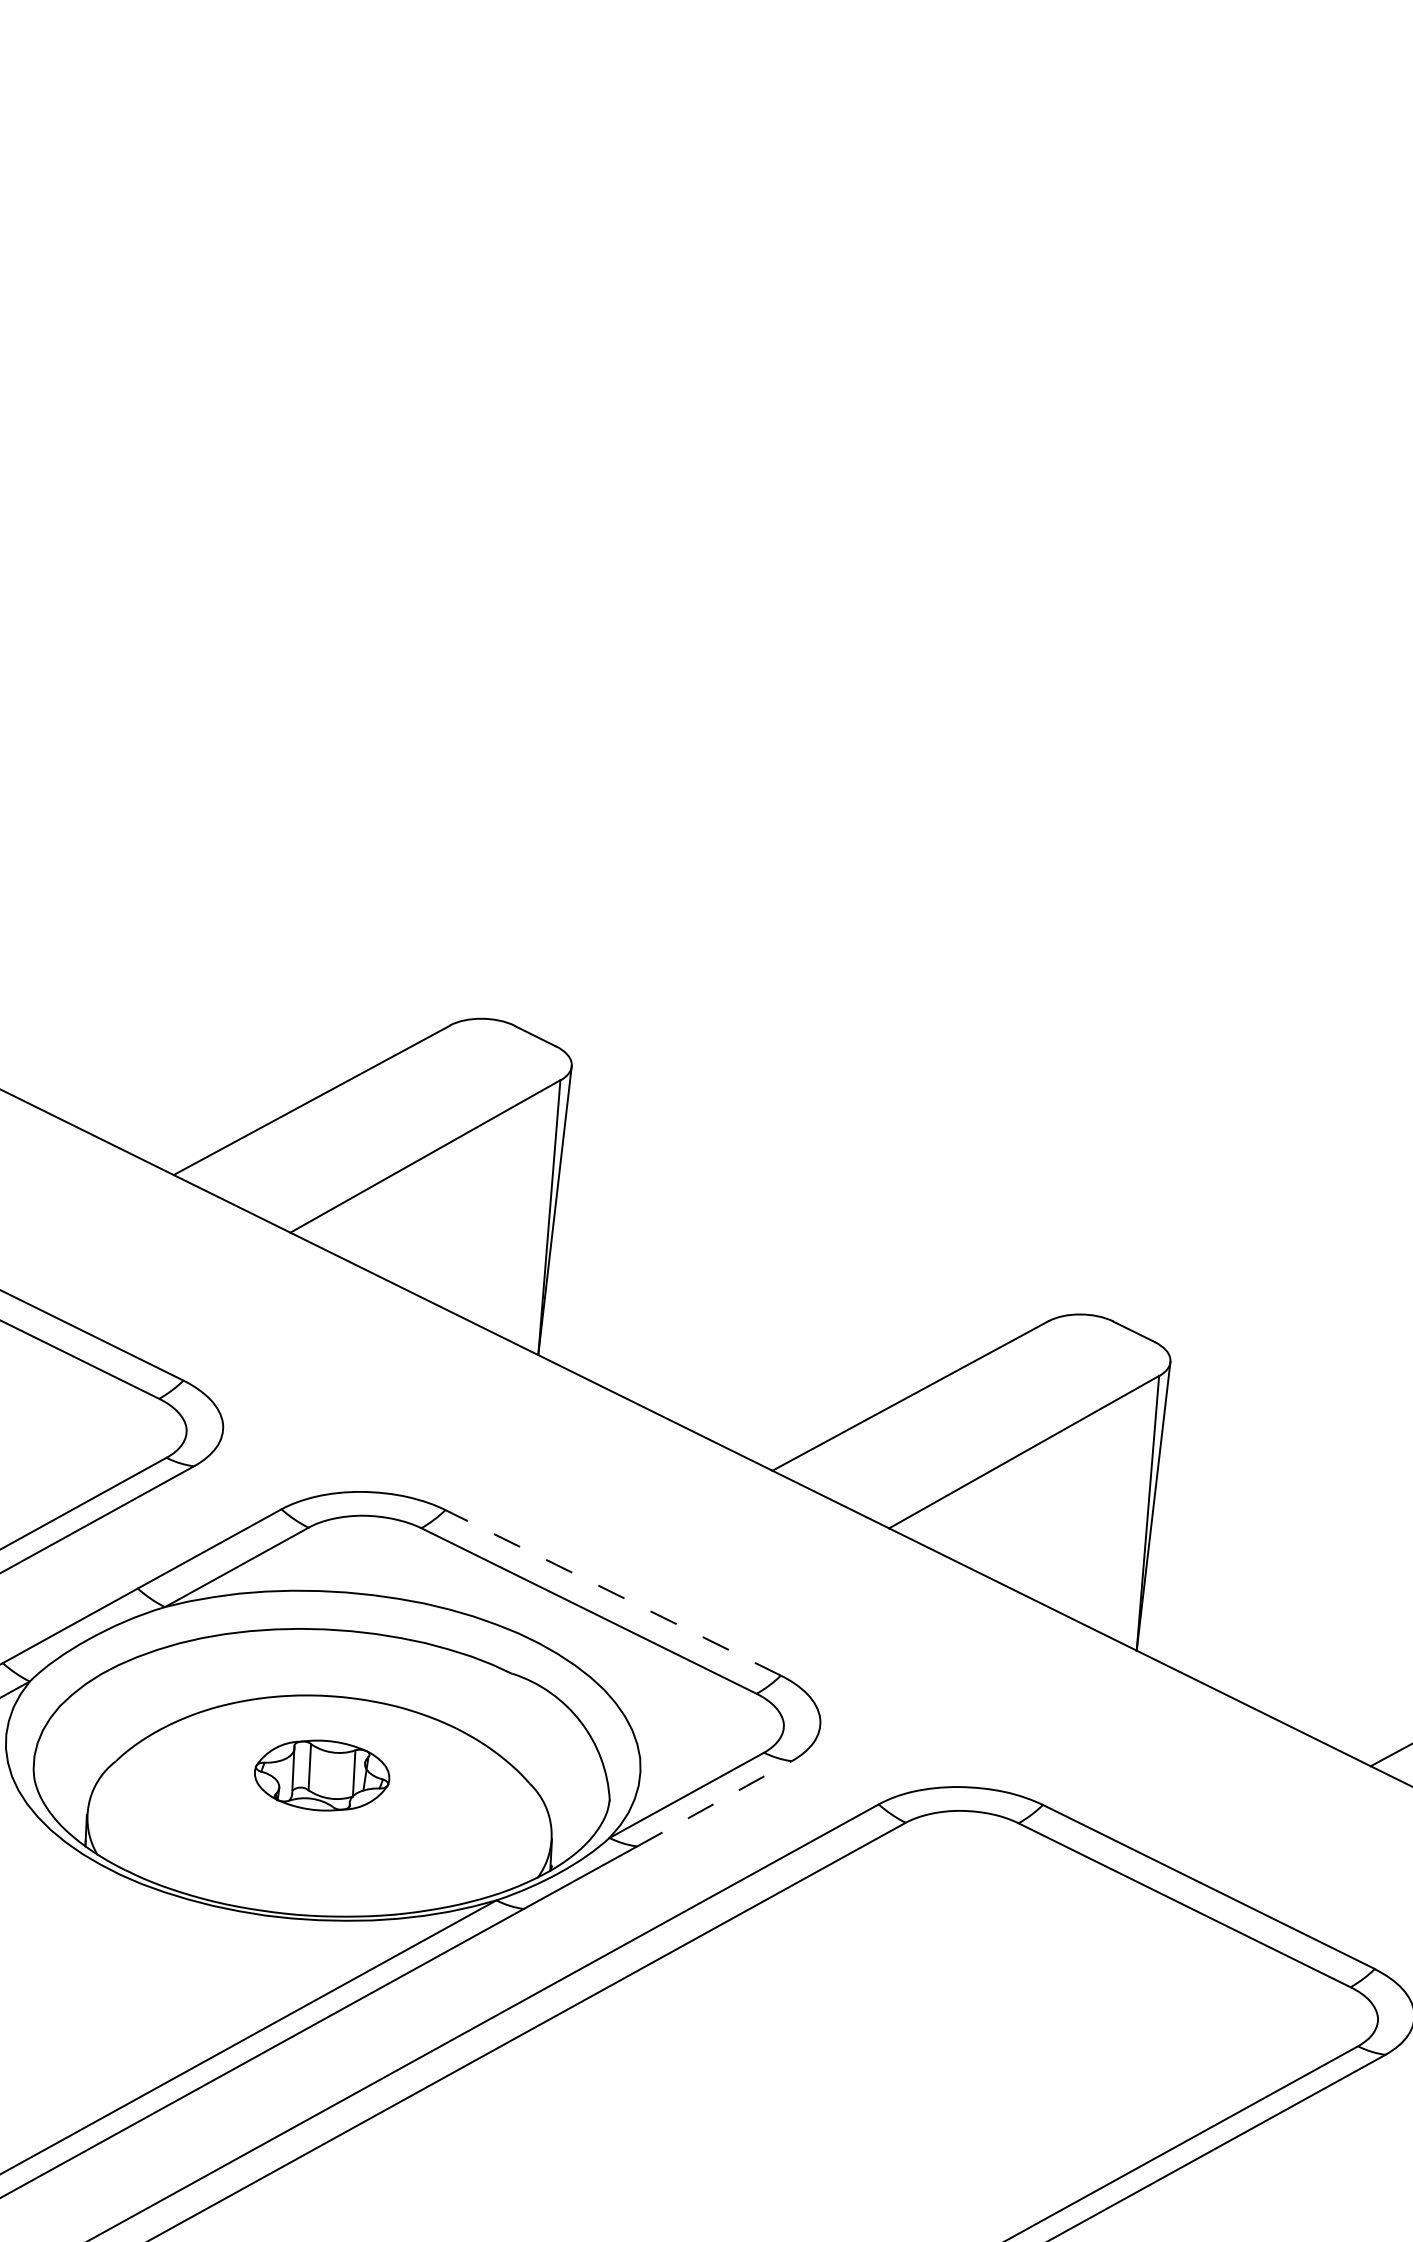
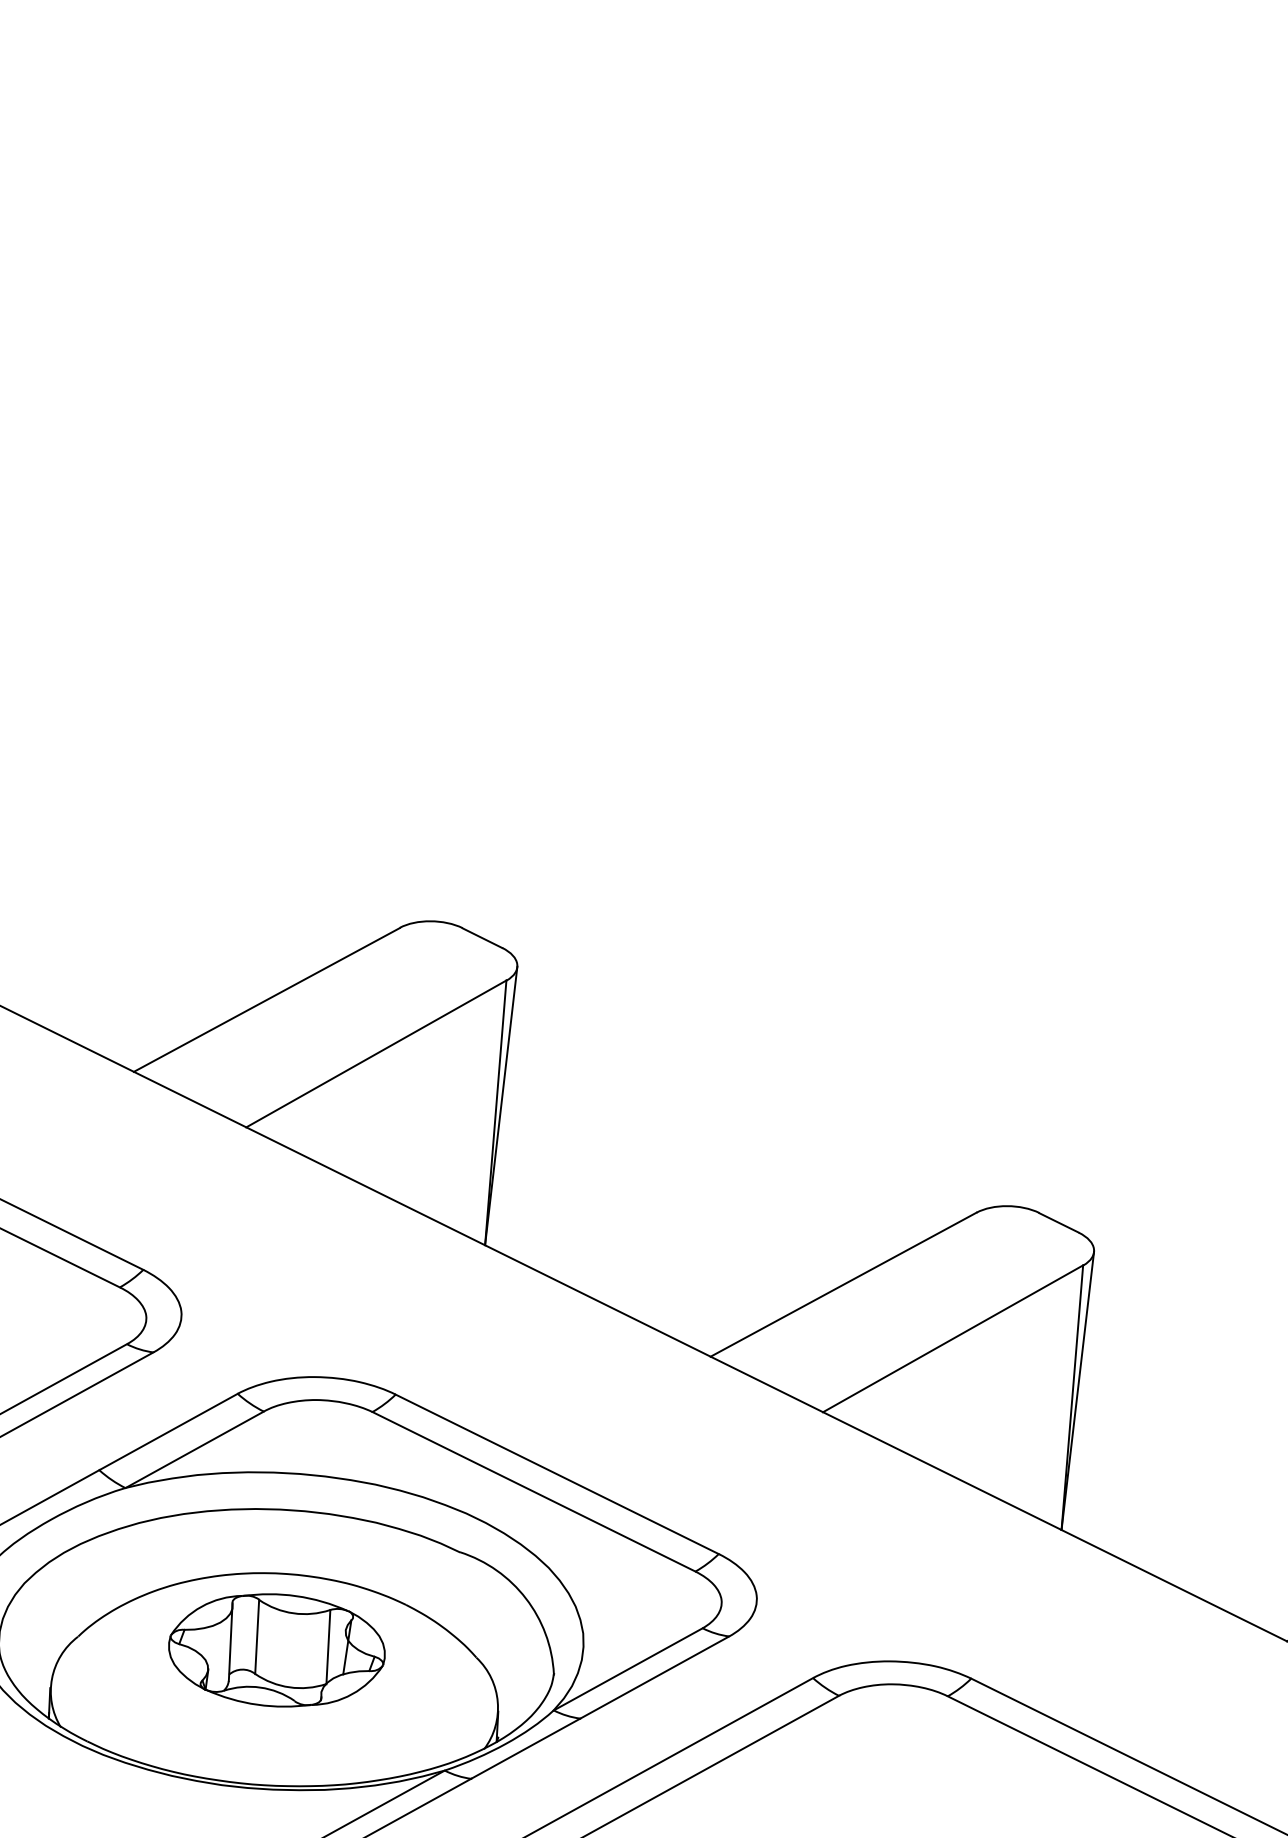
line: (612, 1592) -> (556, 1473), dashed -> solid
part: (321, 1775) -> (276, 1650), size x1.67
line: (714, 1803) -> (654, 1677), dashed -> solid

